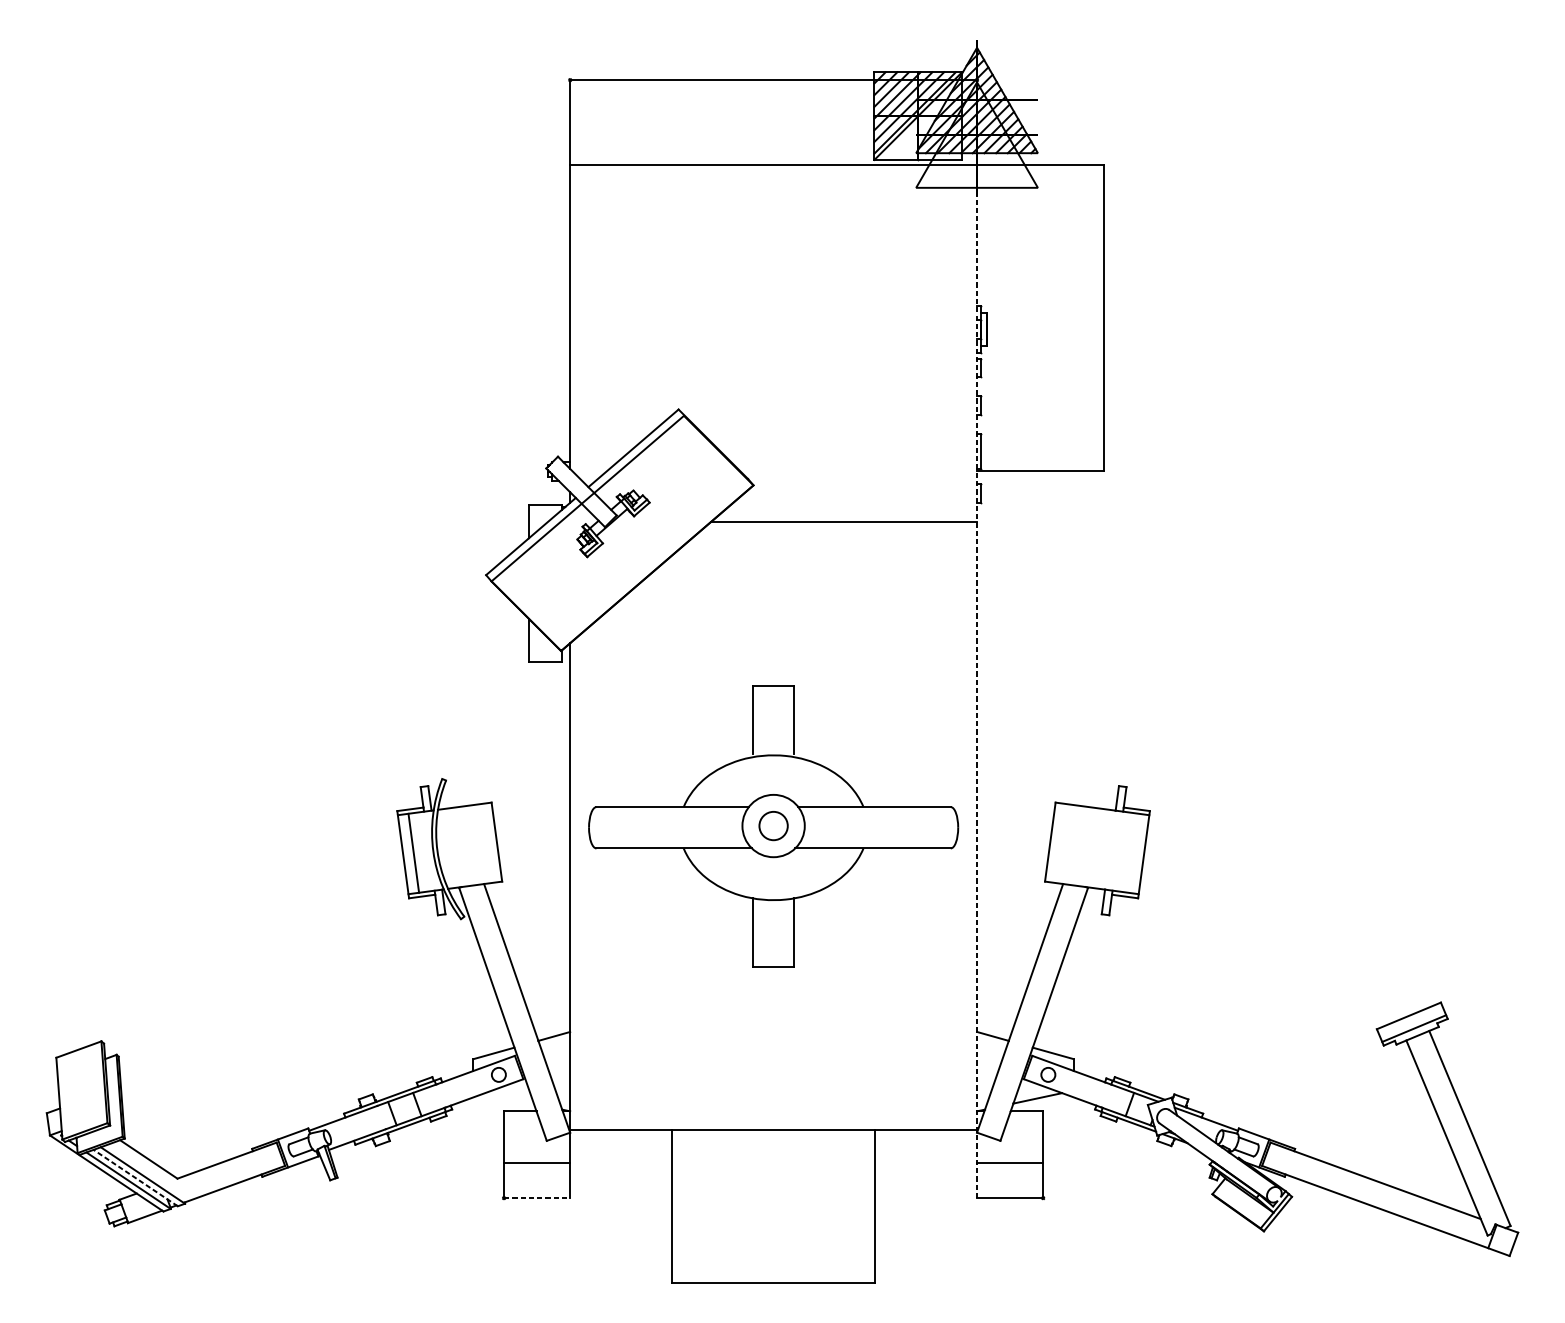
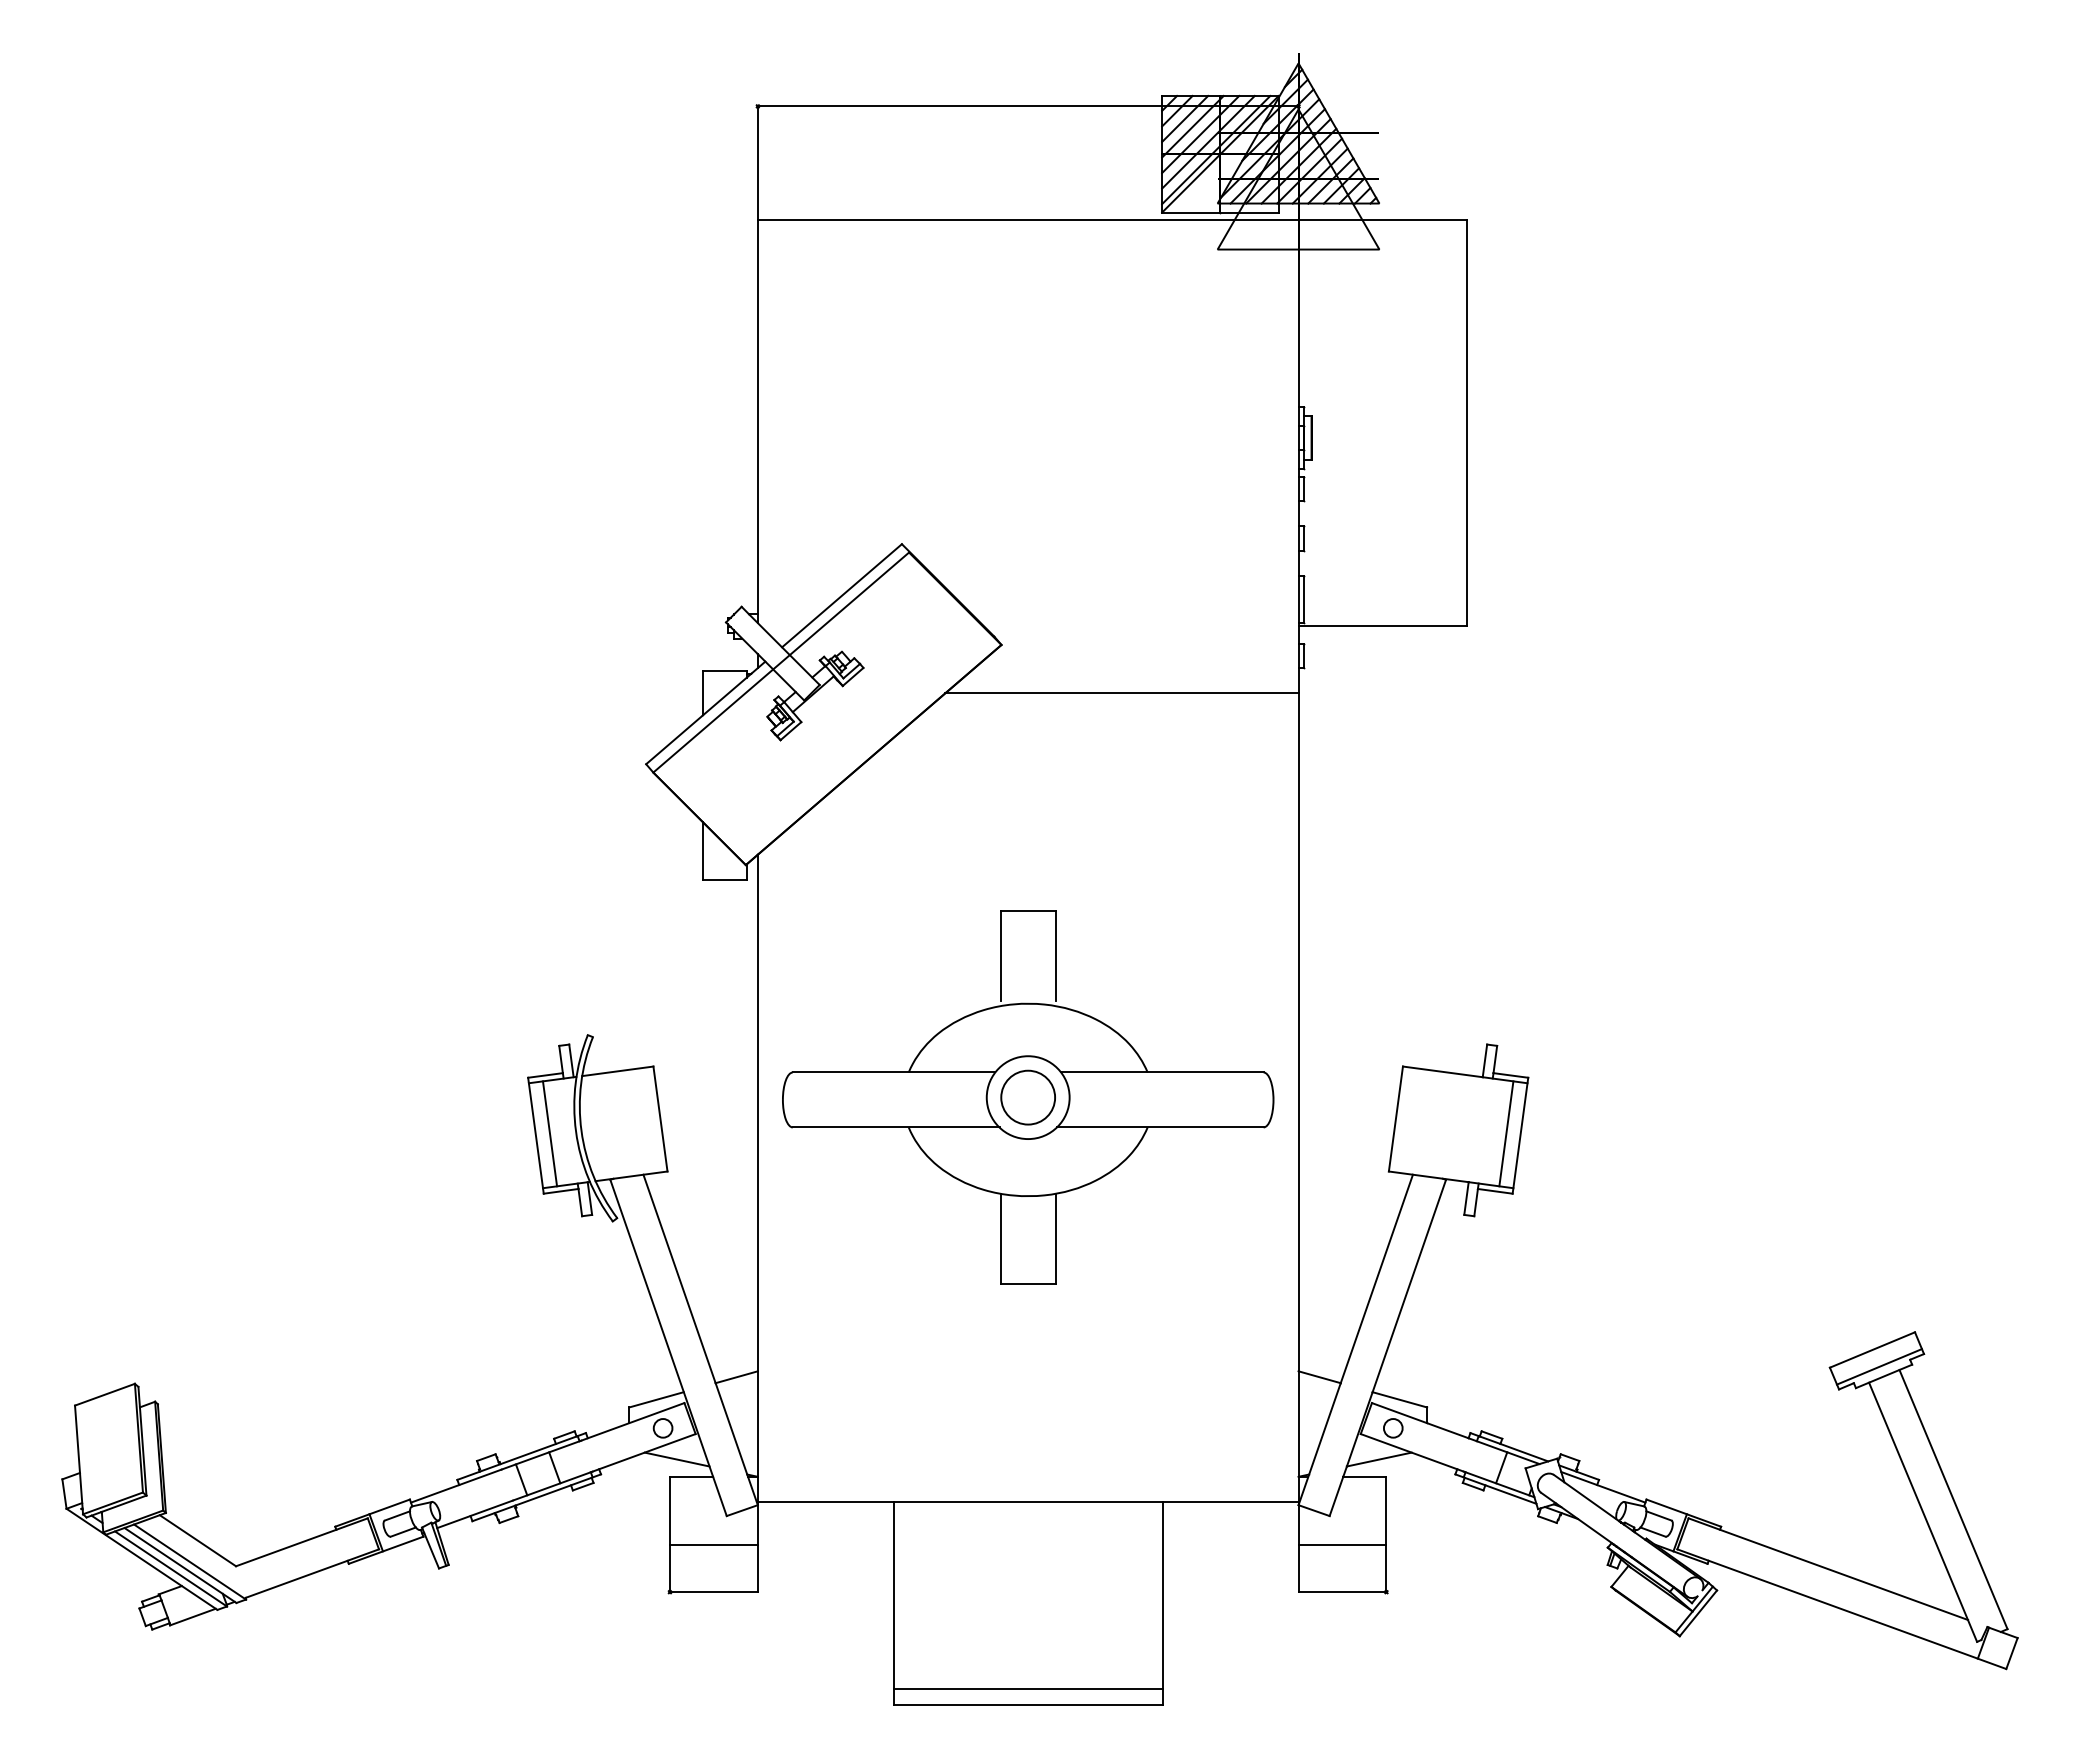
line: (977, 639) -> (1298, 849), dashed -> solid
circle: (773, 825) -> (1028, 1097), size x1.43
line: (1133, 853) -> (1506, 1133), added
line: (508, 1098) -> (676, 1459), added
line: (135, 1178) -> (180, 1565), dashed -> solid
line: (536, 1198) -> (713, 1592), dashed -> solid
line: (773, 1270) -> (1027, 1688), added

